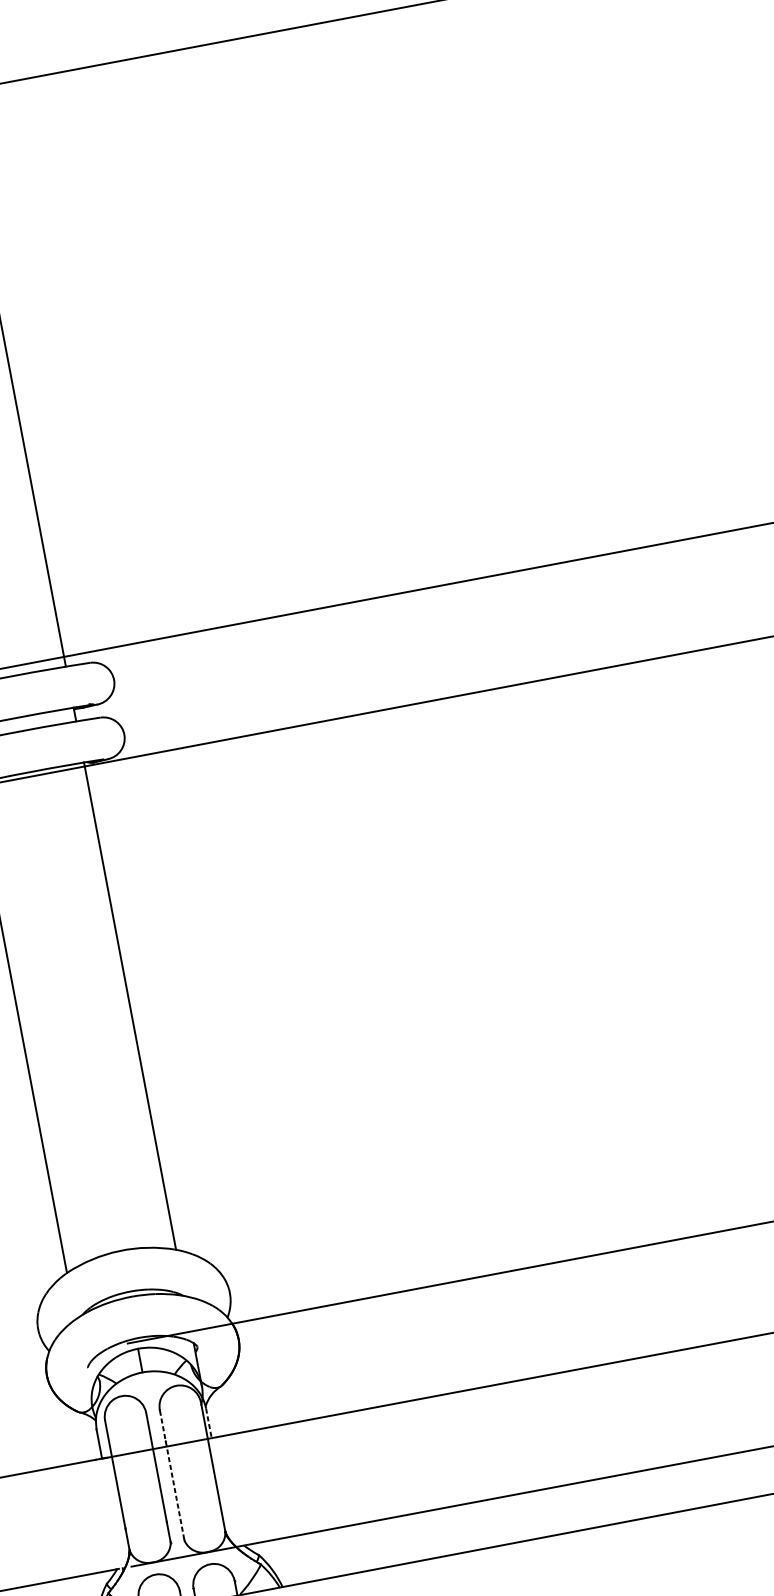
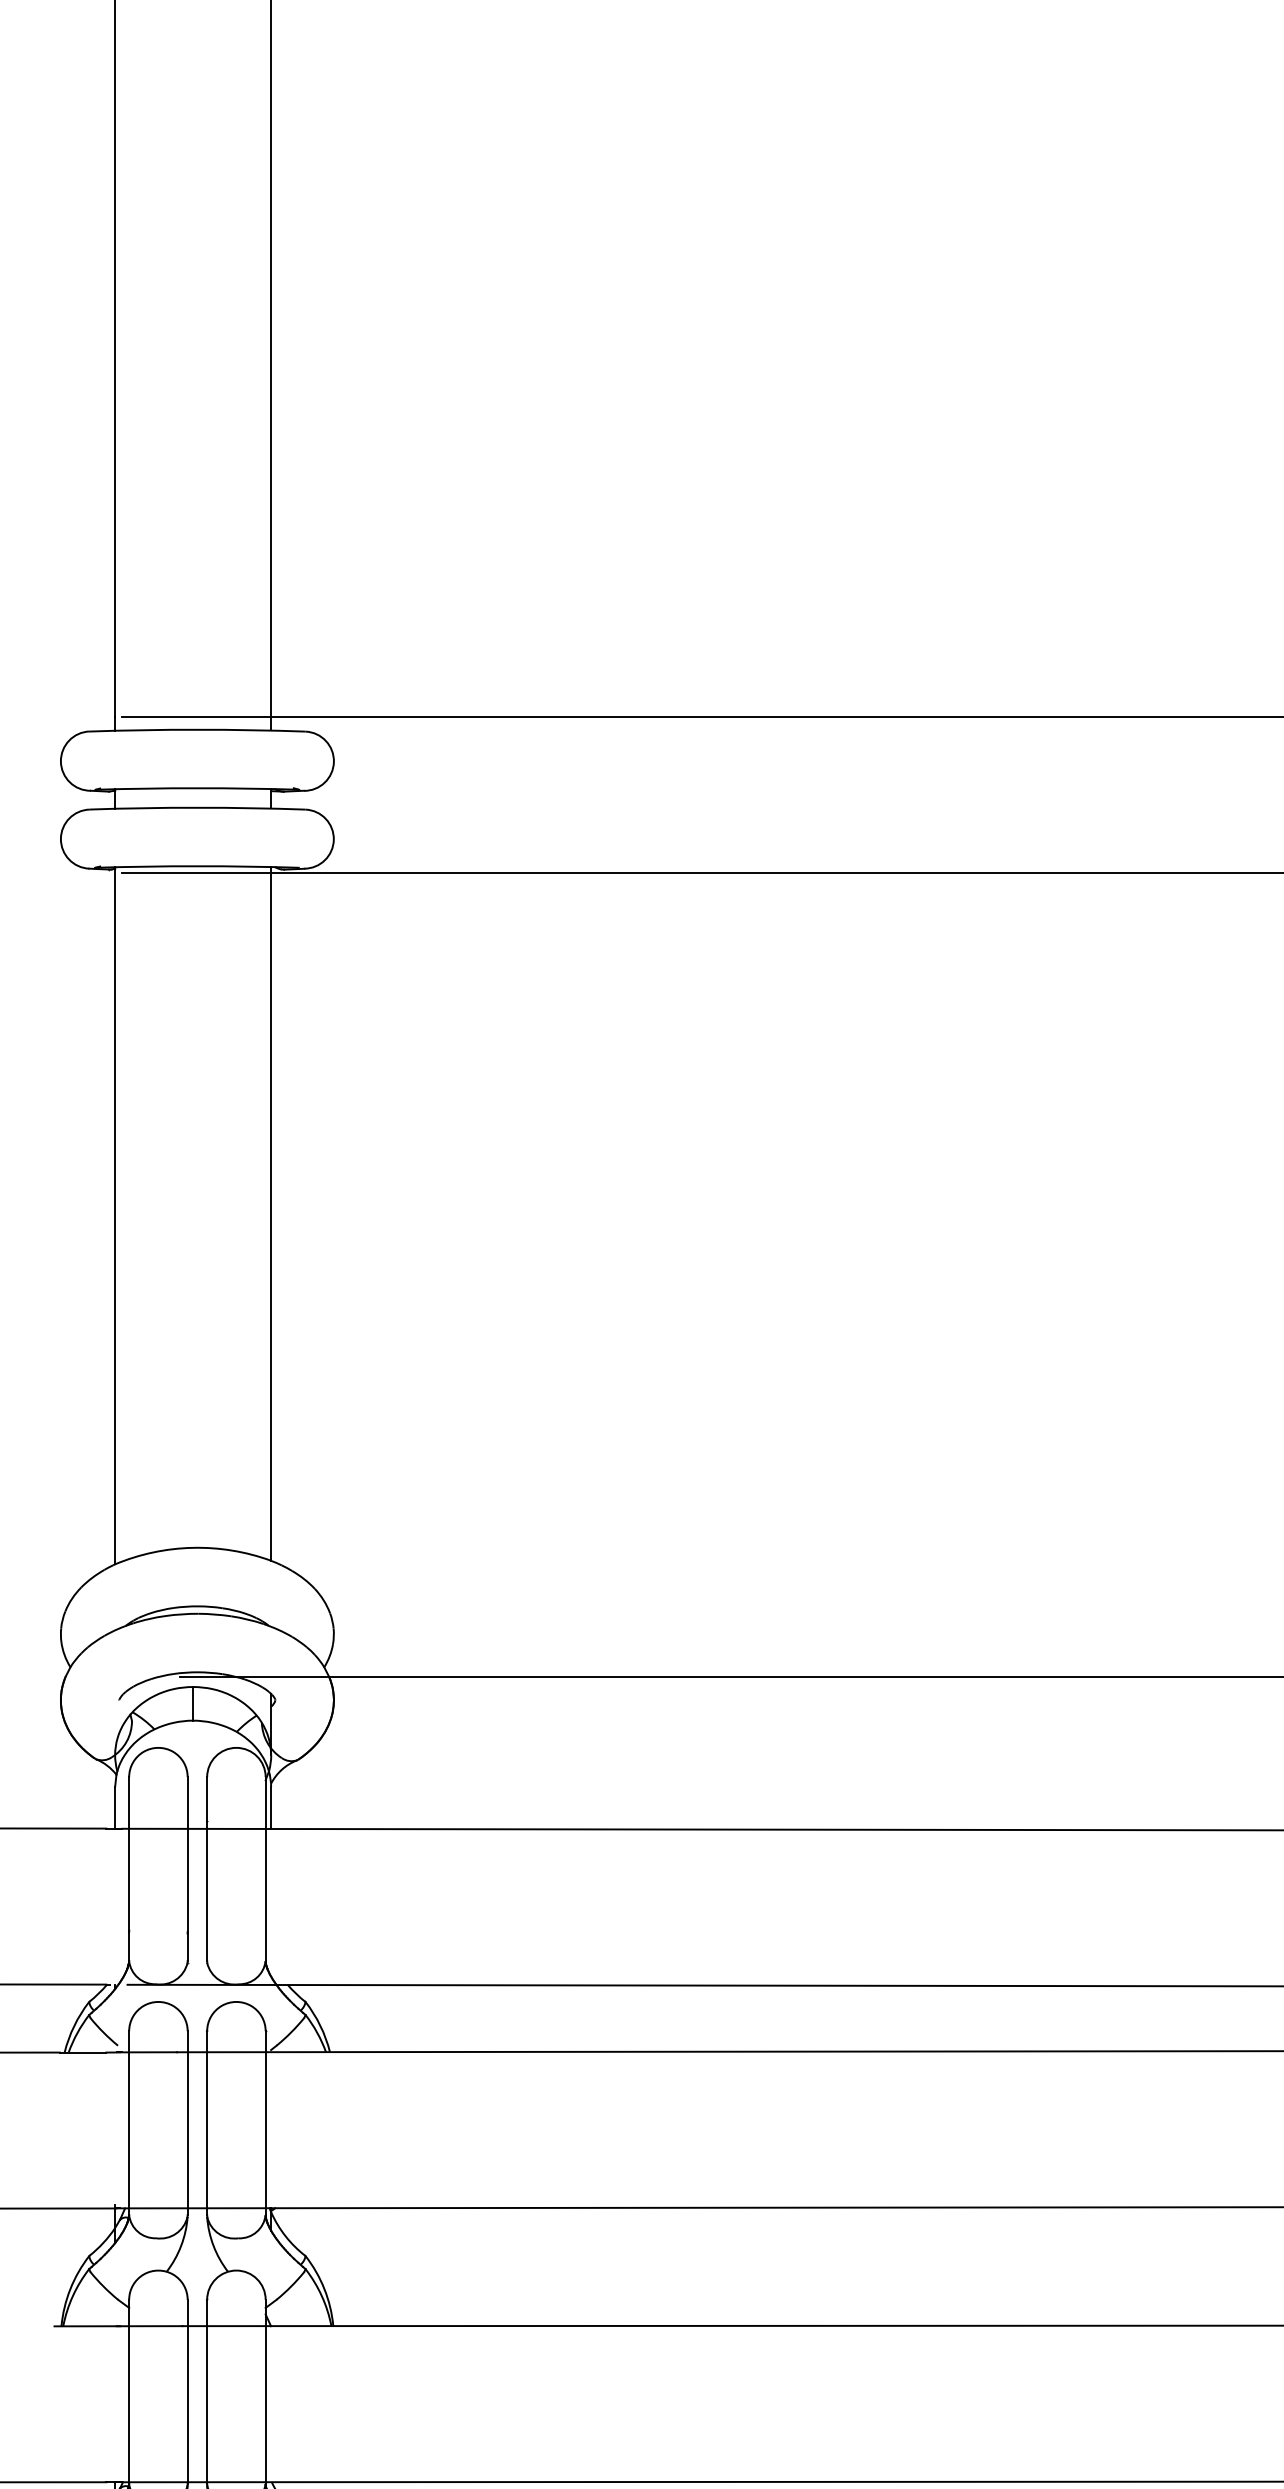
line: (209, 1423) -> (271, 1807), dashed -> solid
line: (172, 1475) -> (207, 1869), dashed -> solid

